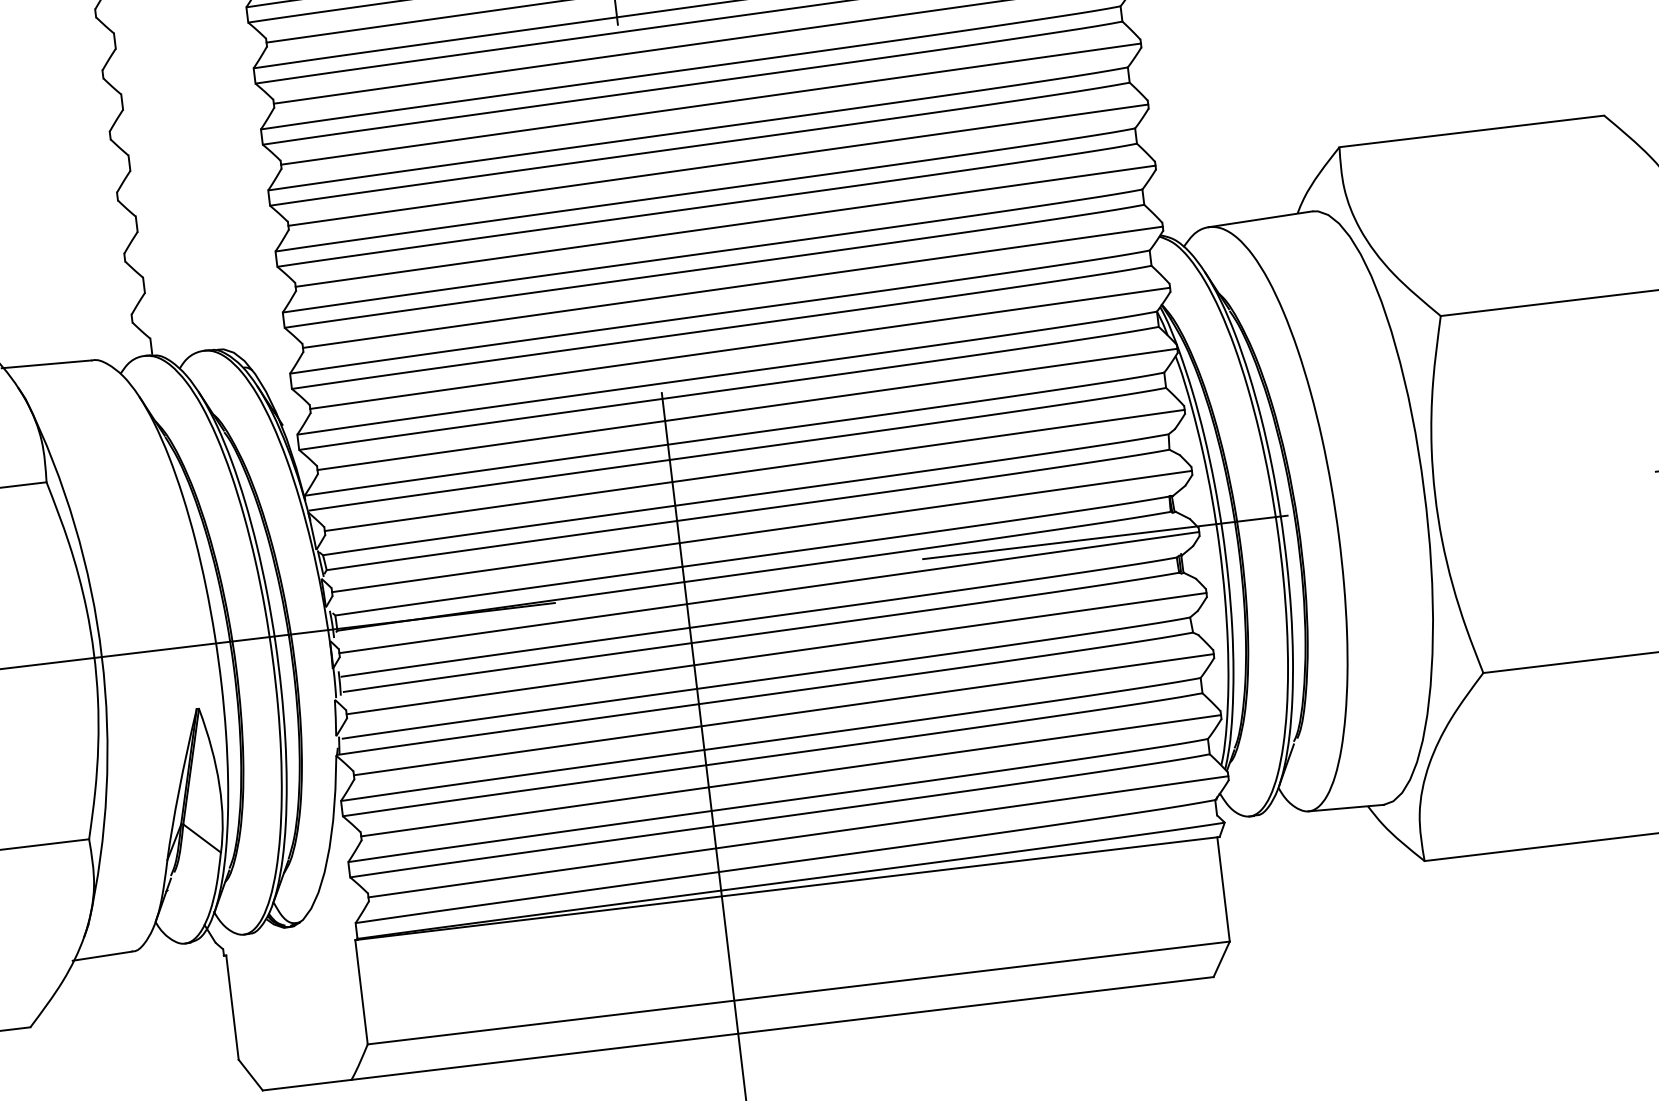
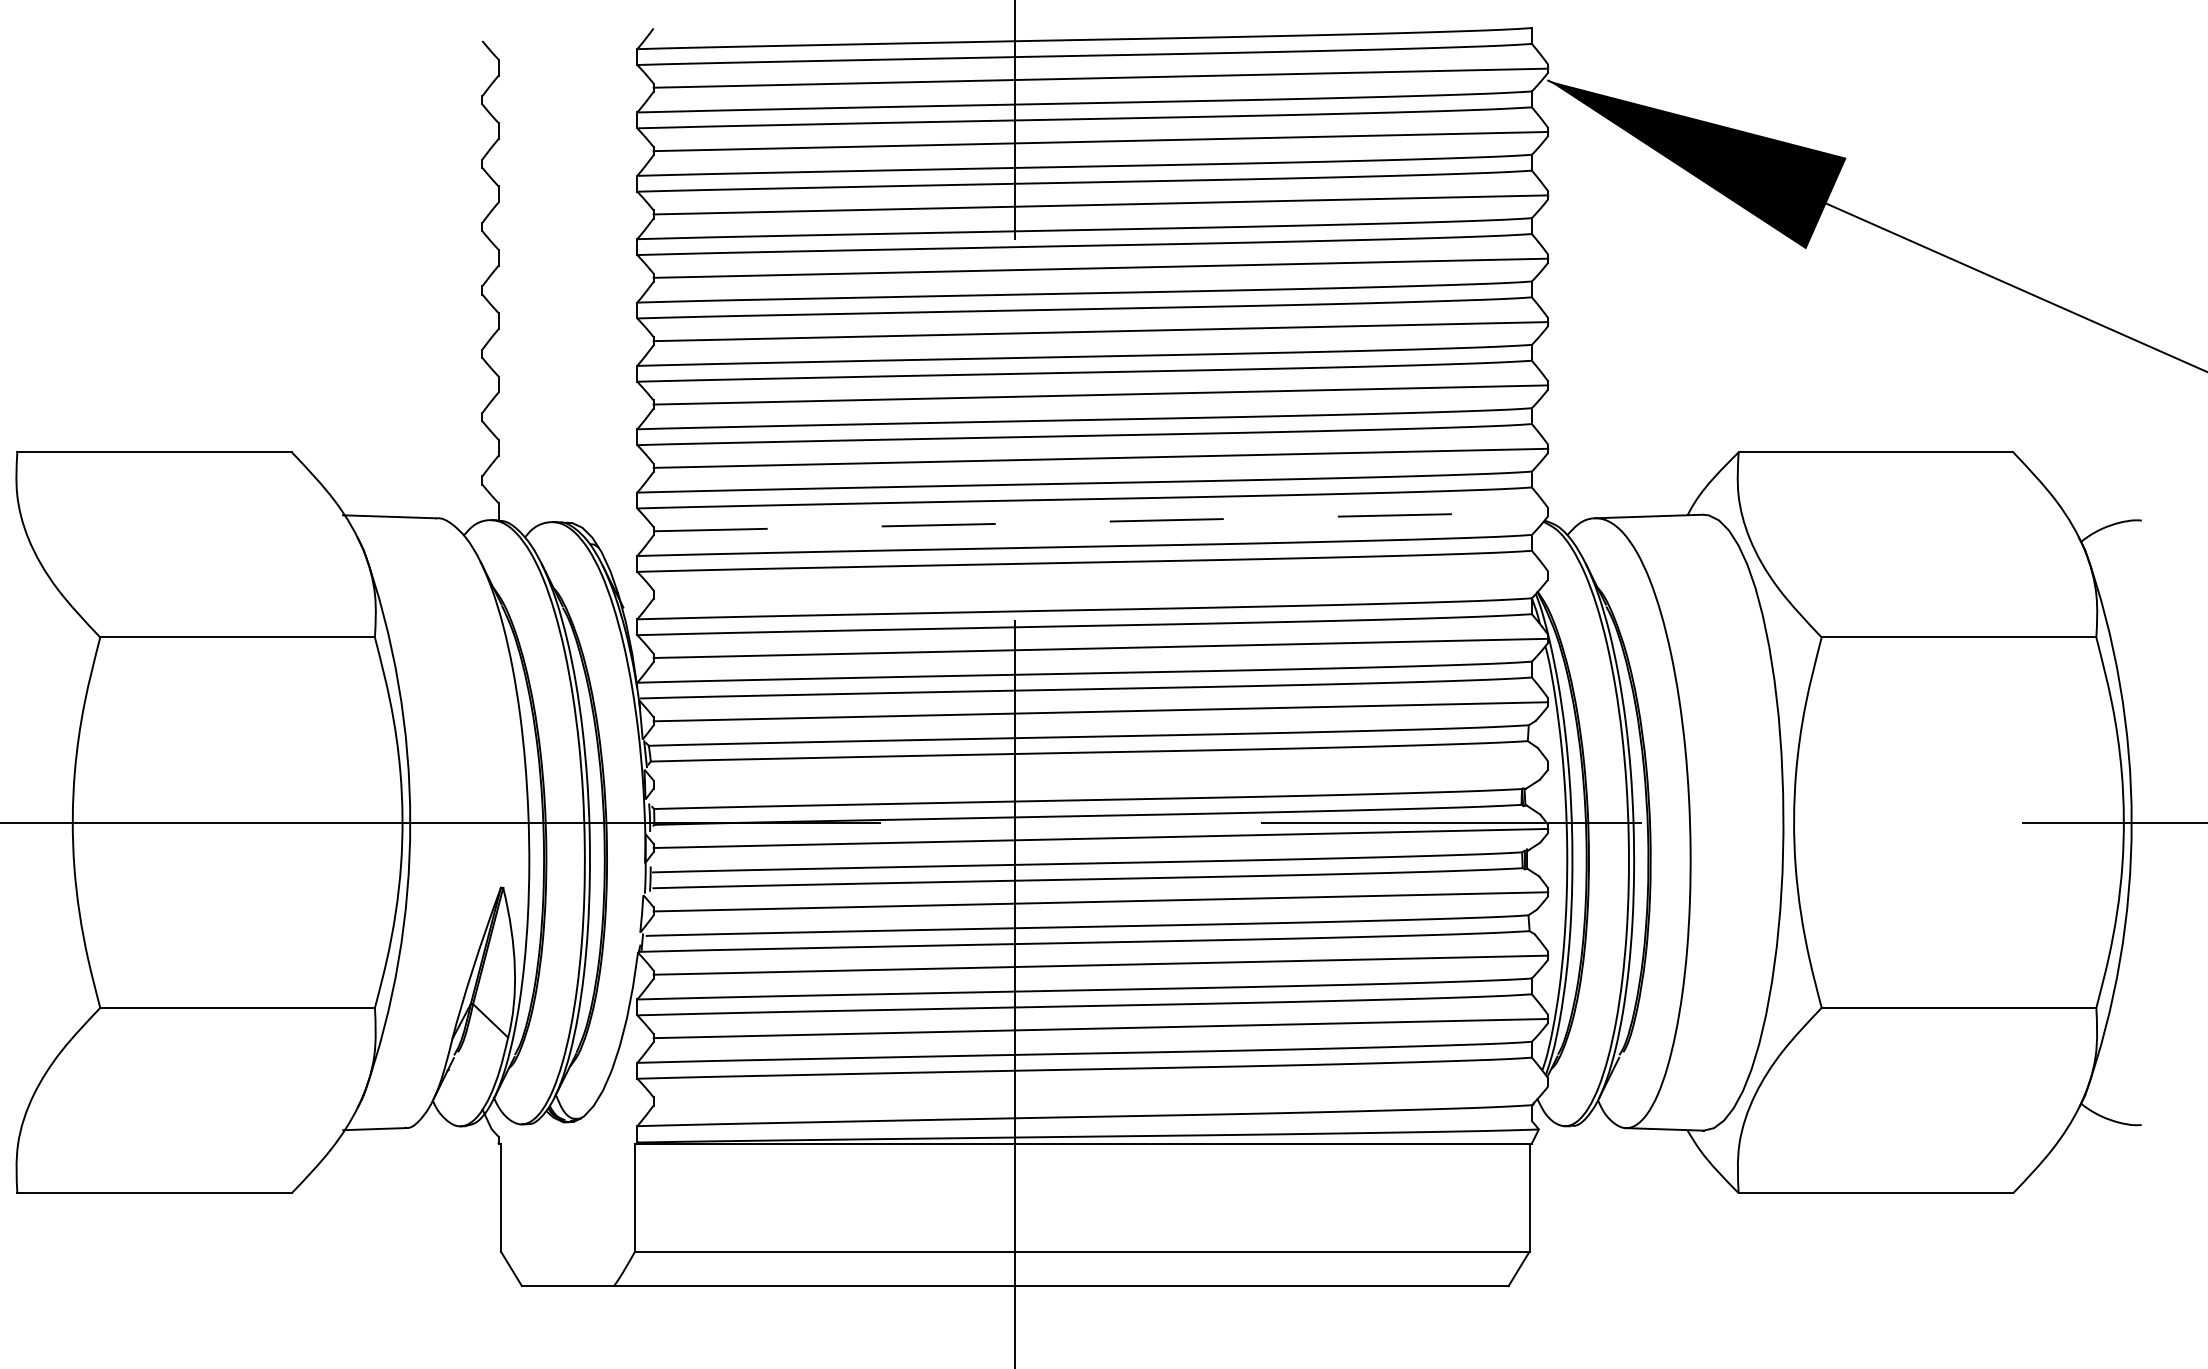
line: (733, 287) -> (1101, 521), solid -> dashed
line: (739, 347) -> (1100, 584), removed
line: (761, 530) -> (1100, 774), removed
line: (797, 836) -> (1100, 1091), removed

